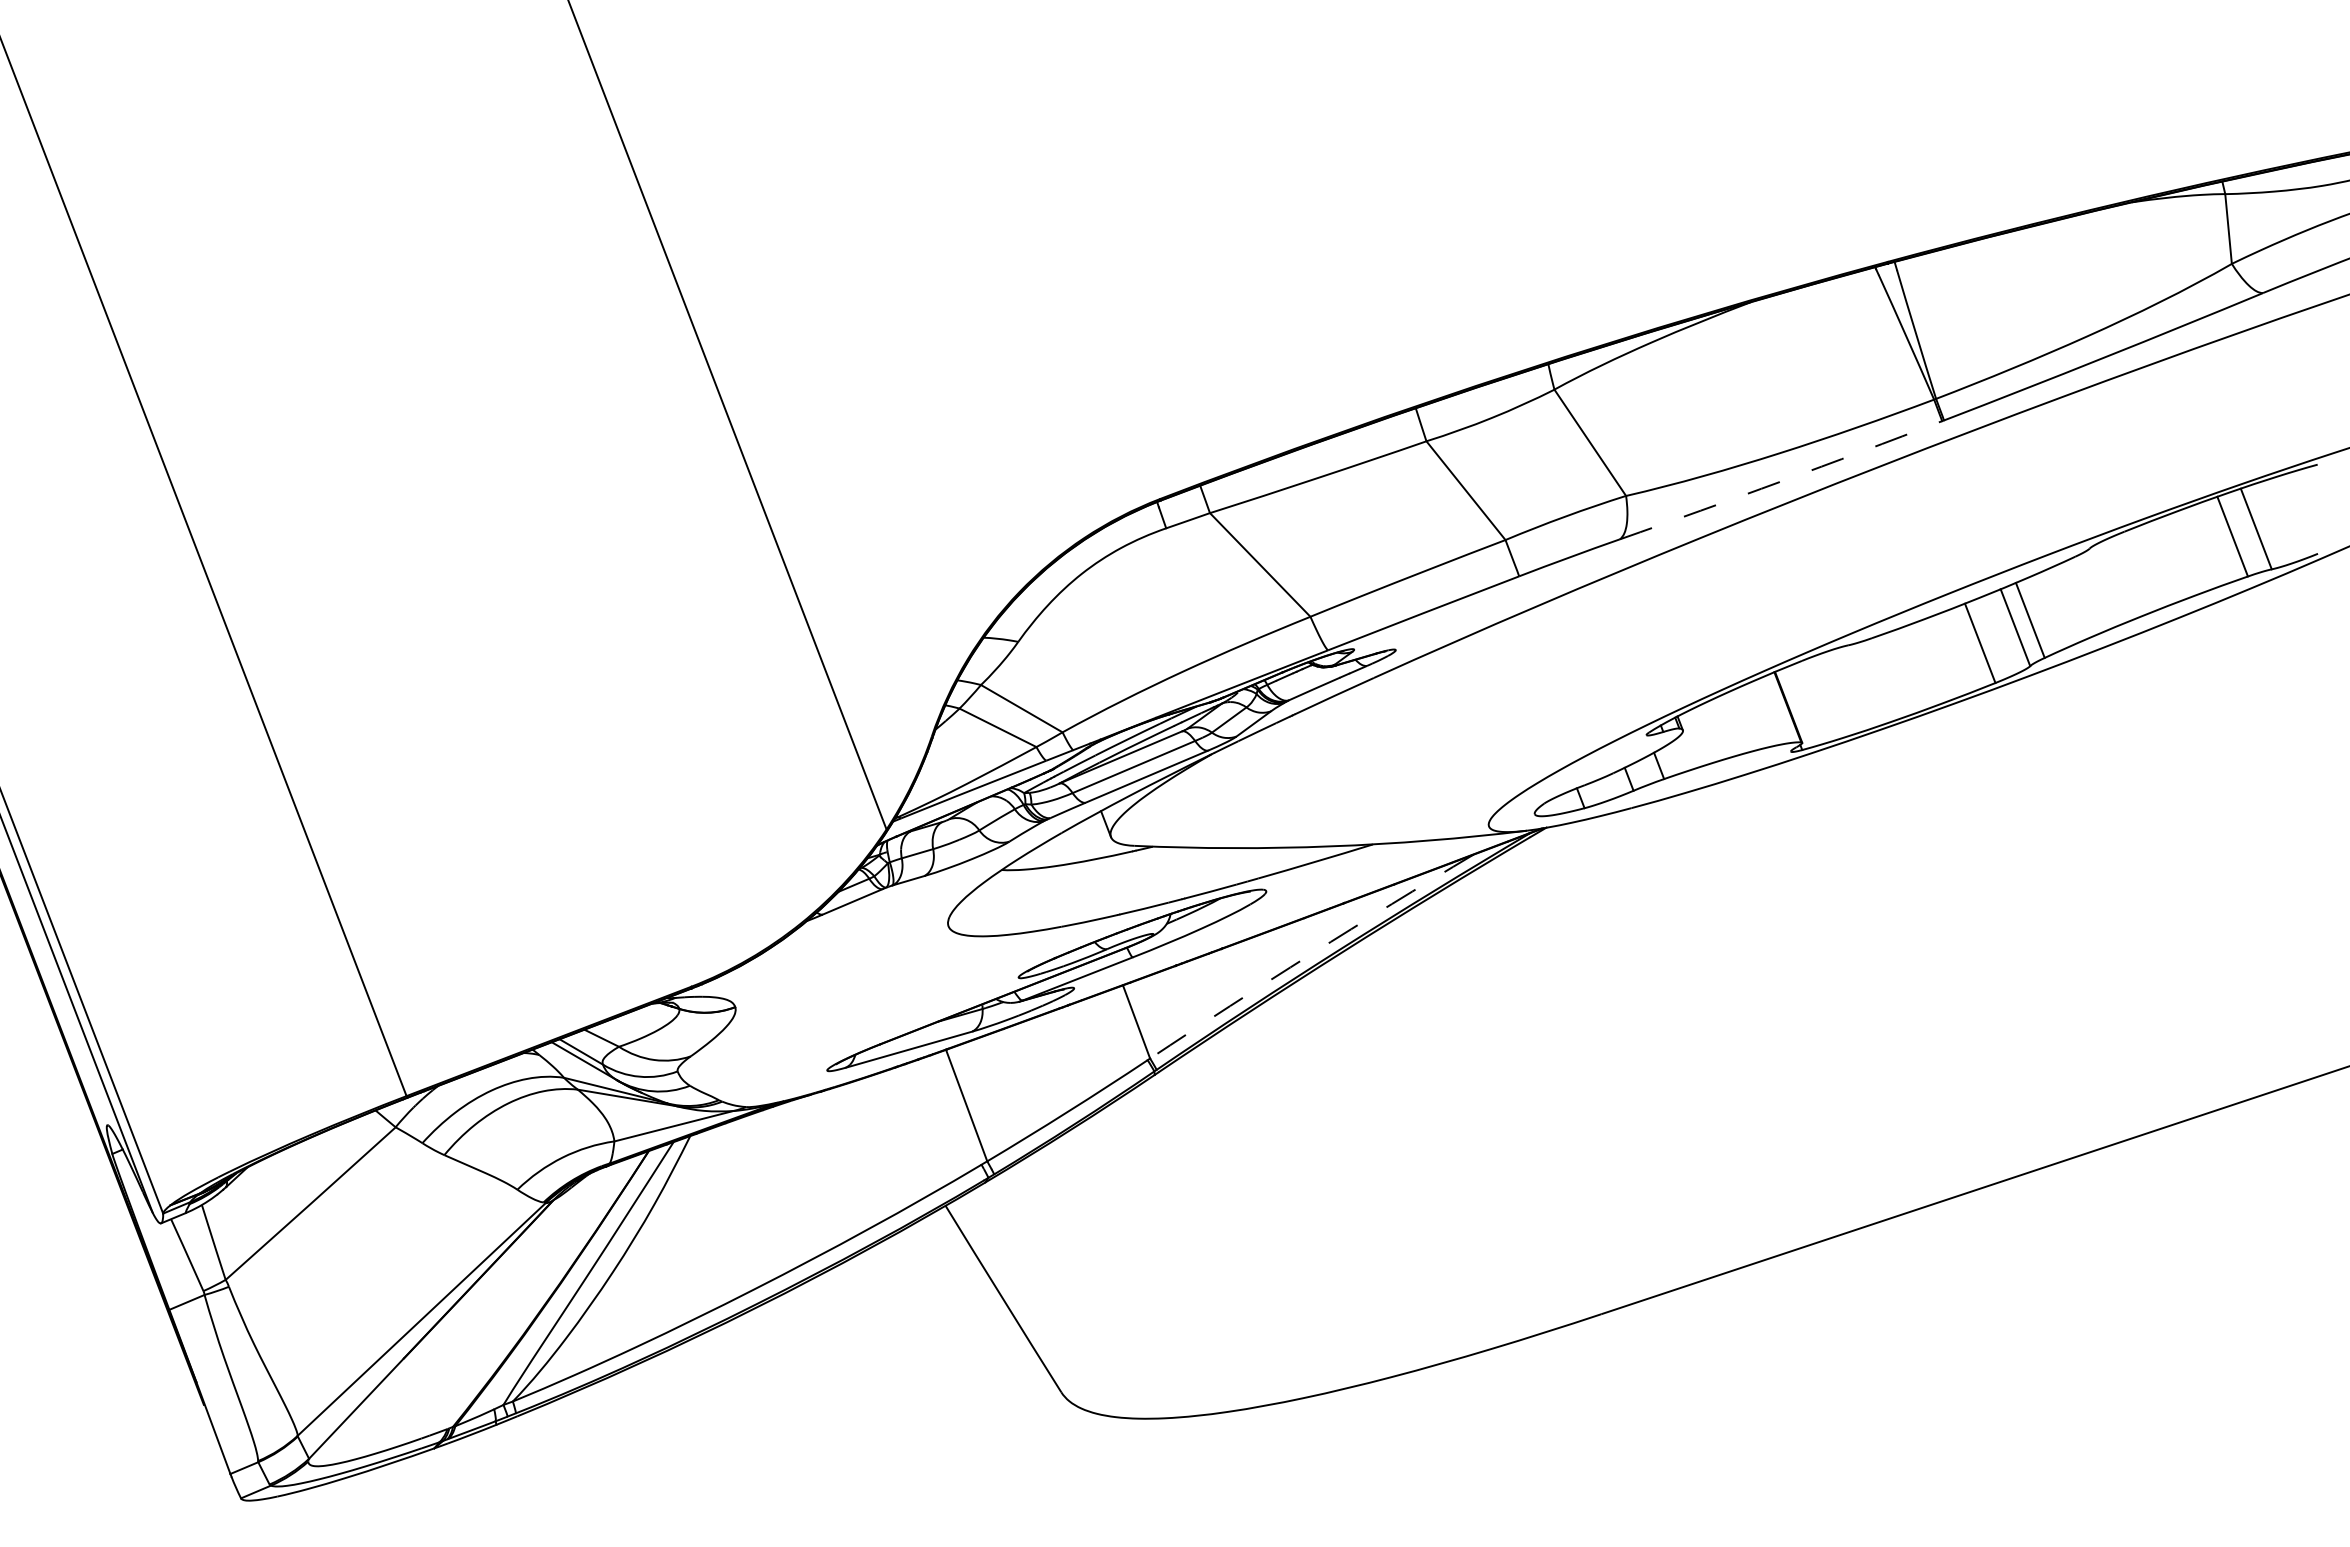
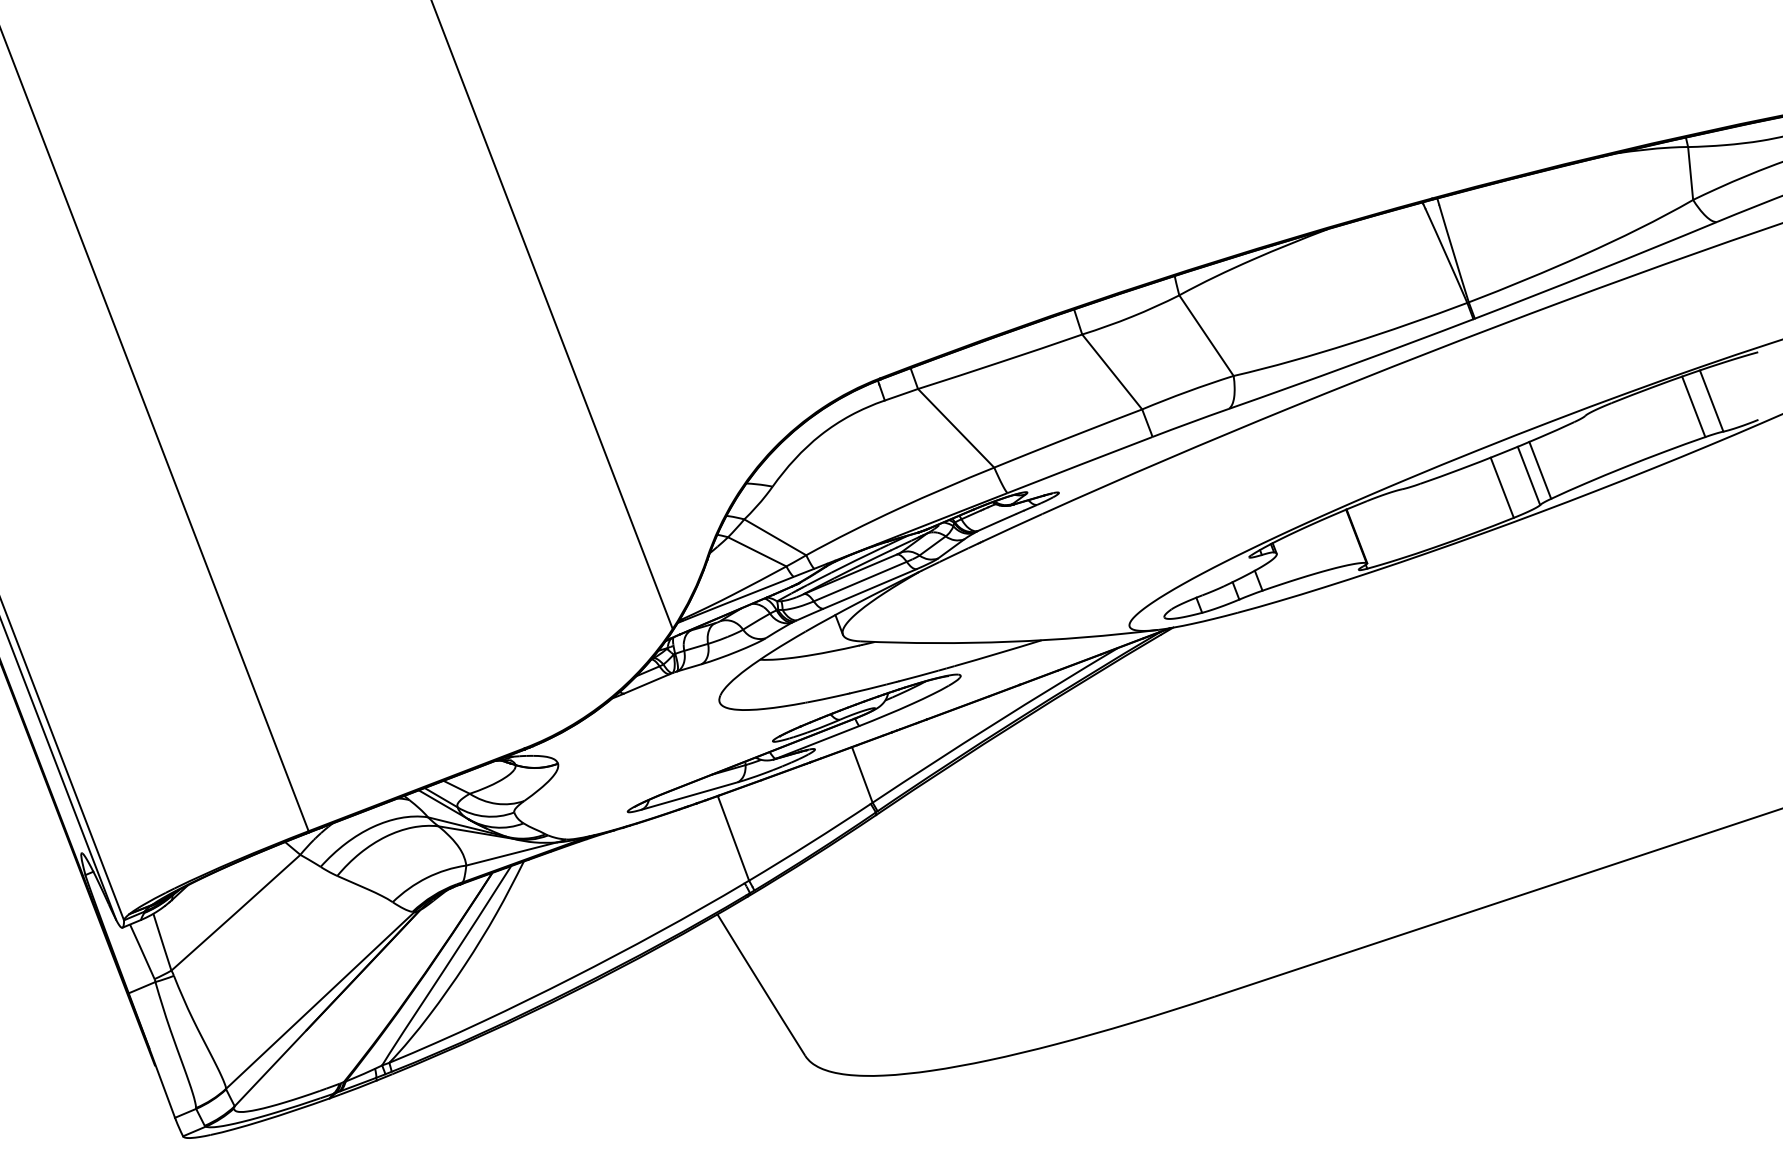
arc: (1781, 481) -> (1351, 365), dashed -> solid
arc: (1310, 954) -> (994, 723), dashed -> solid

